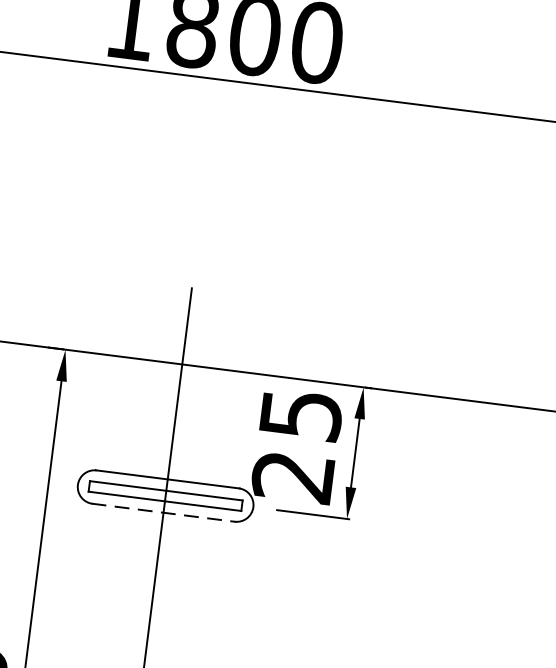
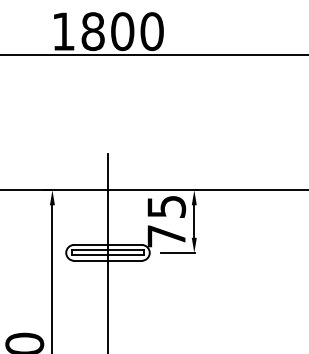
text: (292, 477) -> (166, 236), 25 -> 75
line: (164, 512) -> (108, 260), dashed -> solid

